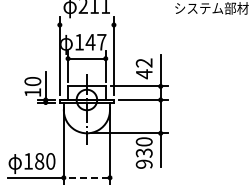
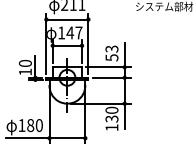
line: (86, 25) -> (67, 19), added
text: (144, 68) -> (112, 53), 42 -> 53
text: (143, 163) -> (111, 127), 930 -> 130
line: (86, 177) -> (67, 138), dashed -> solid

